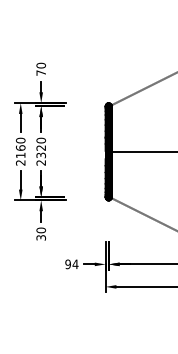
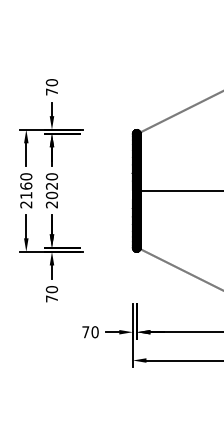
text: (40, 155) -> (51, 195), 2320 -> 2020
text: (41, 237) -> (52, 298), 30 -> 70
text: (71, 264) -> (90, 332), 94 -> 70

